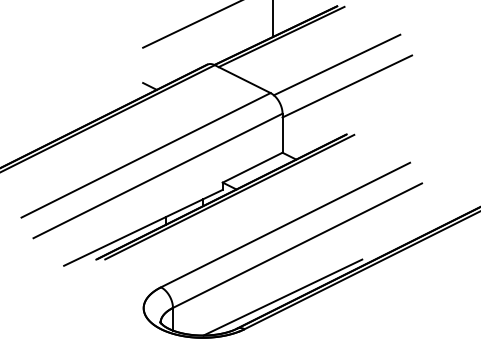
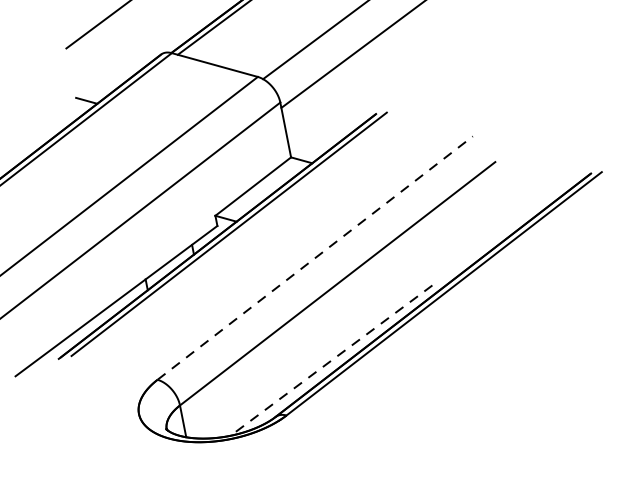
line: (286, 224) -> (316, 257), solid -> dashed
line: (282, 297) -> (330, 360), solid -> dashed

